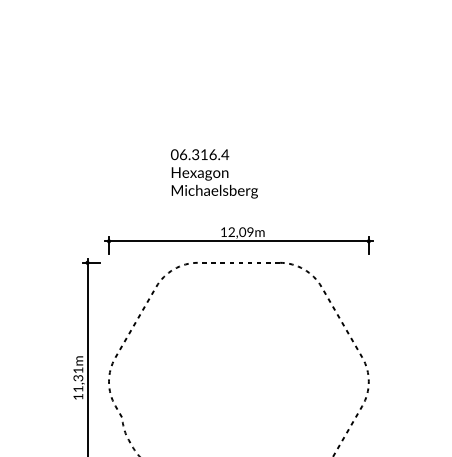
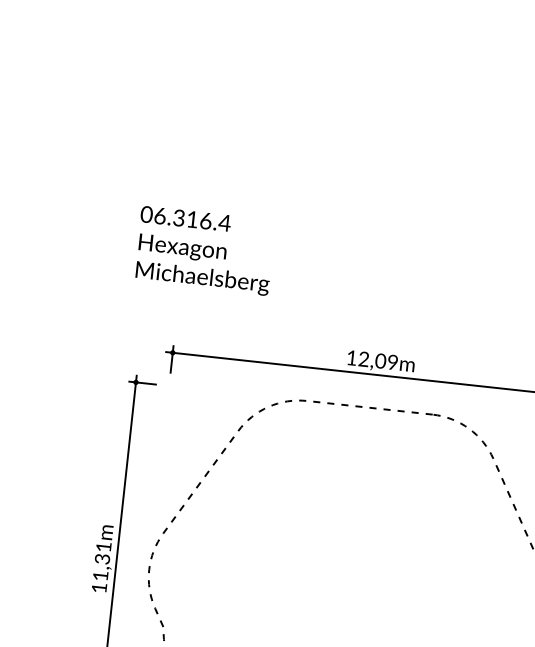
text: (214, 173) -> (205, 250), moved

